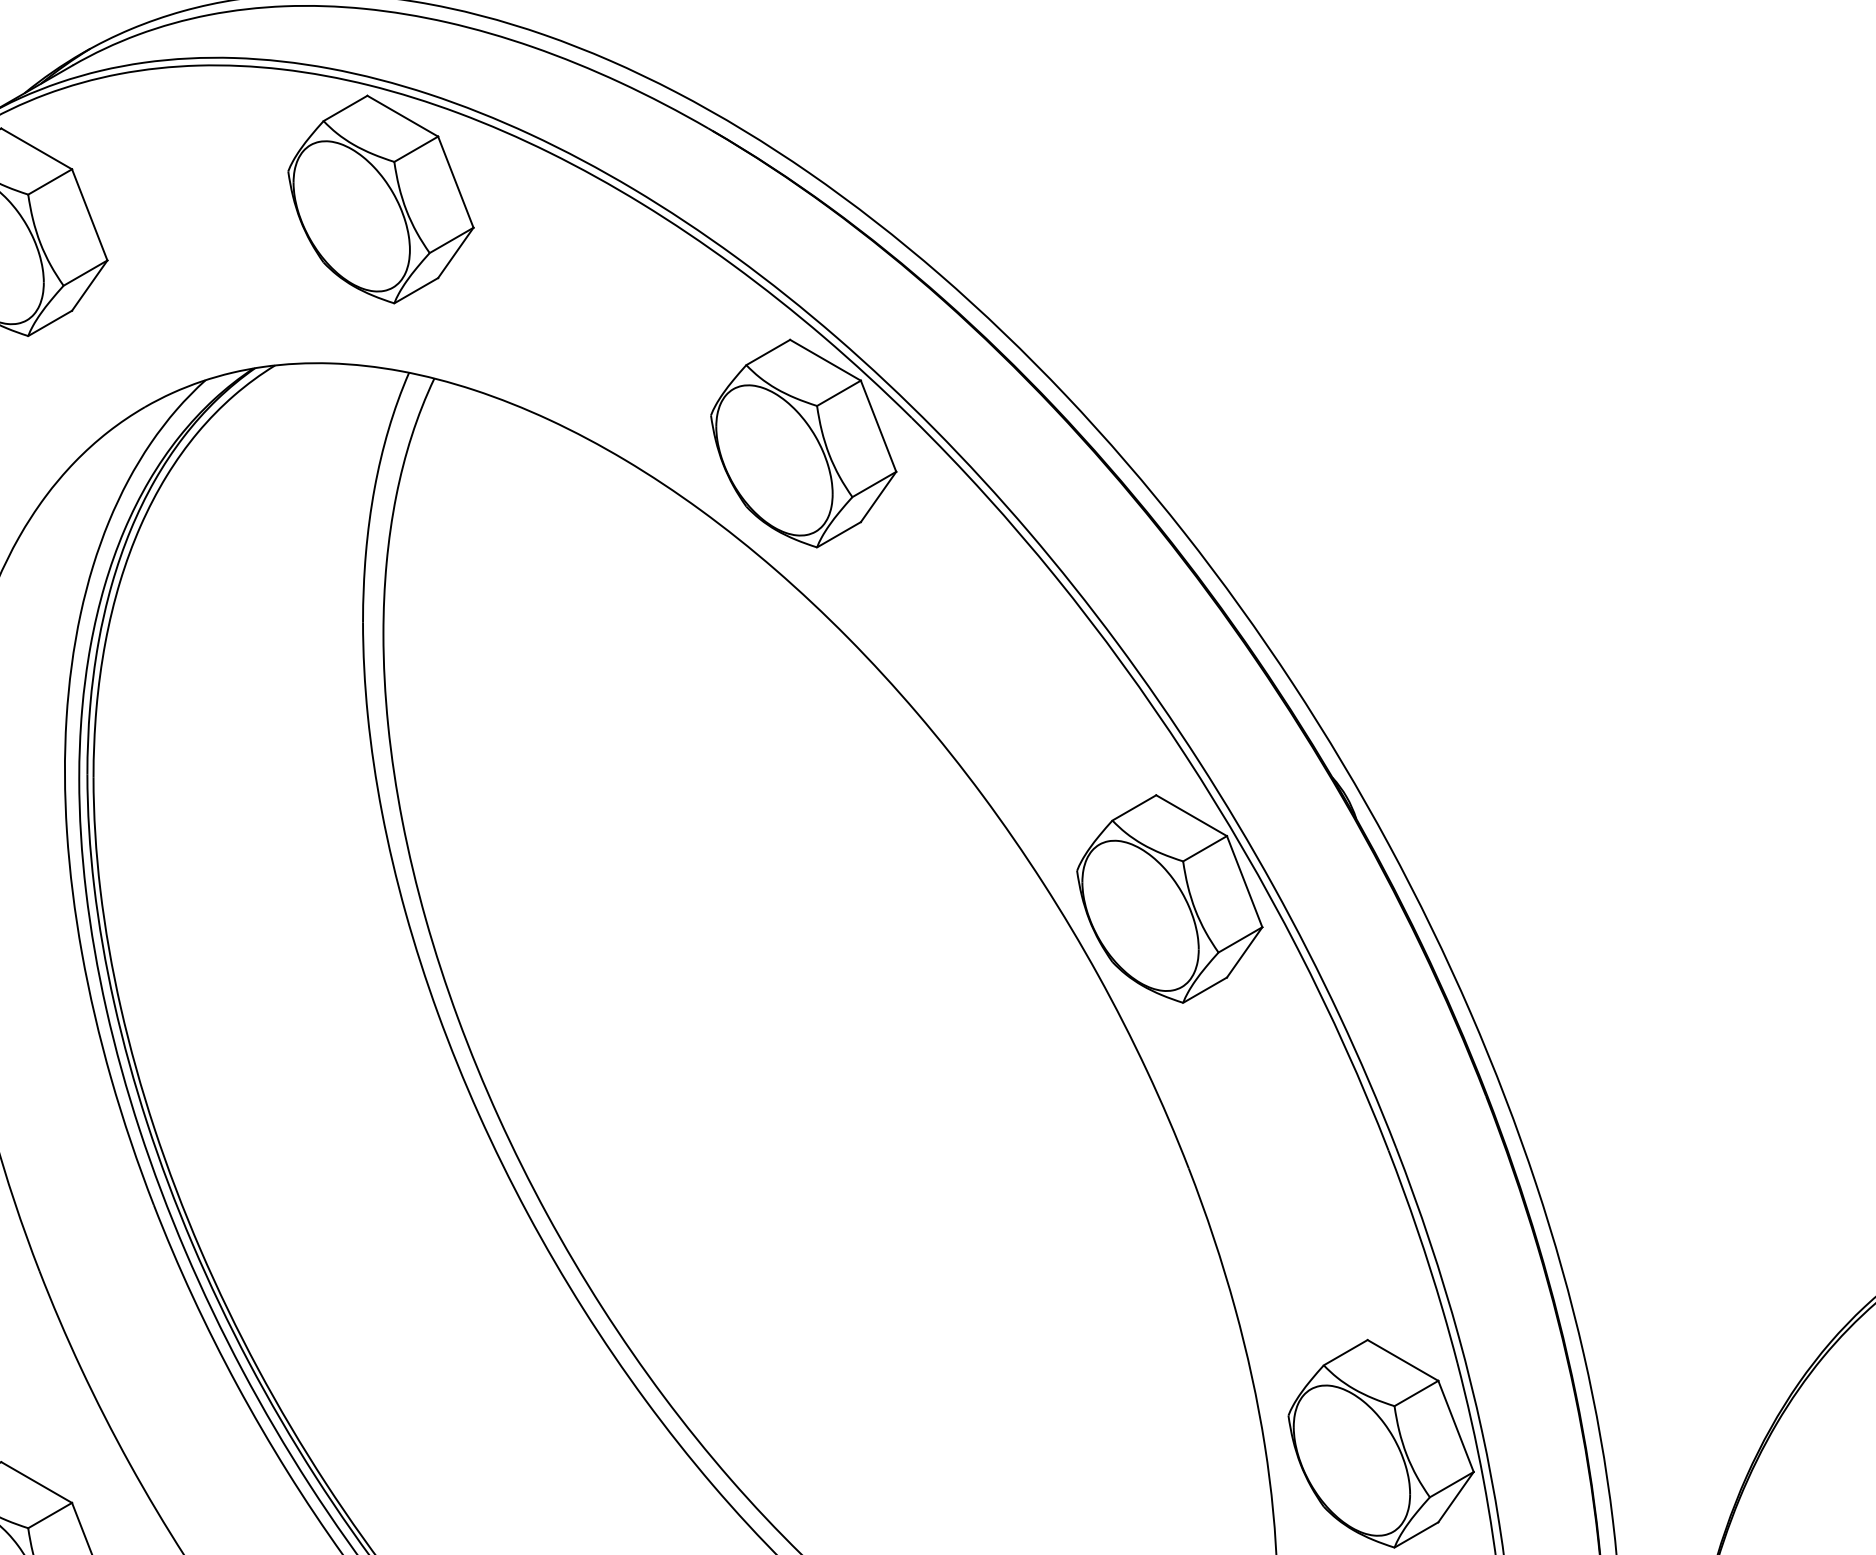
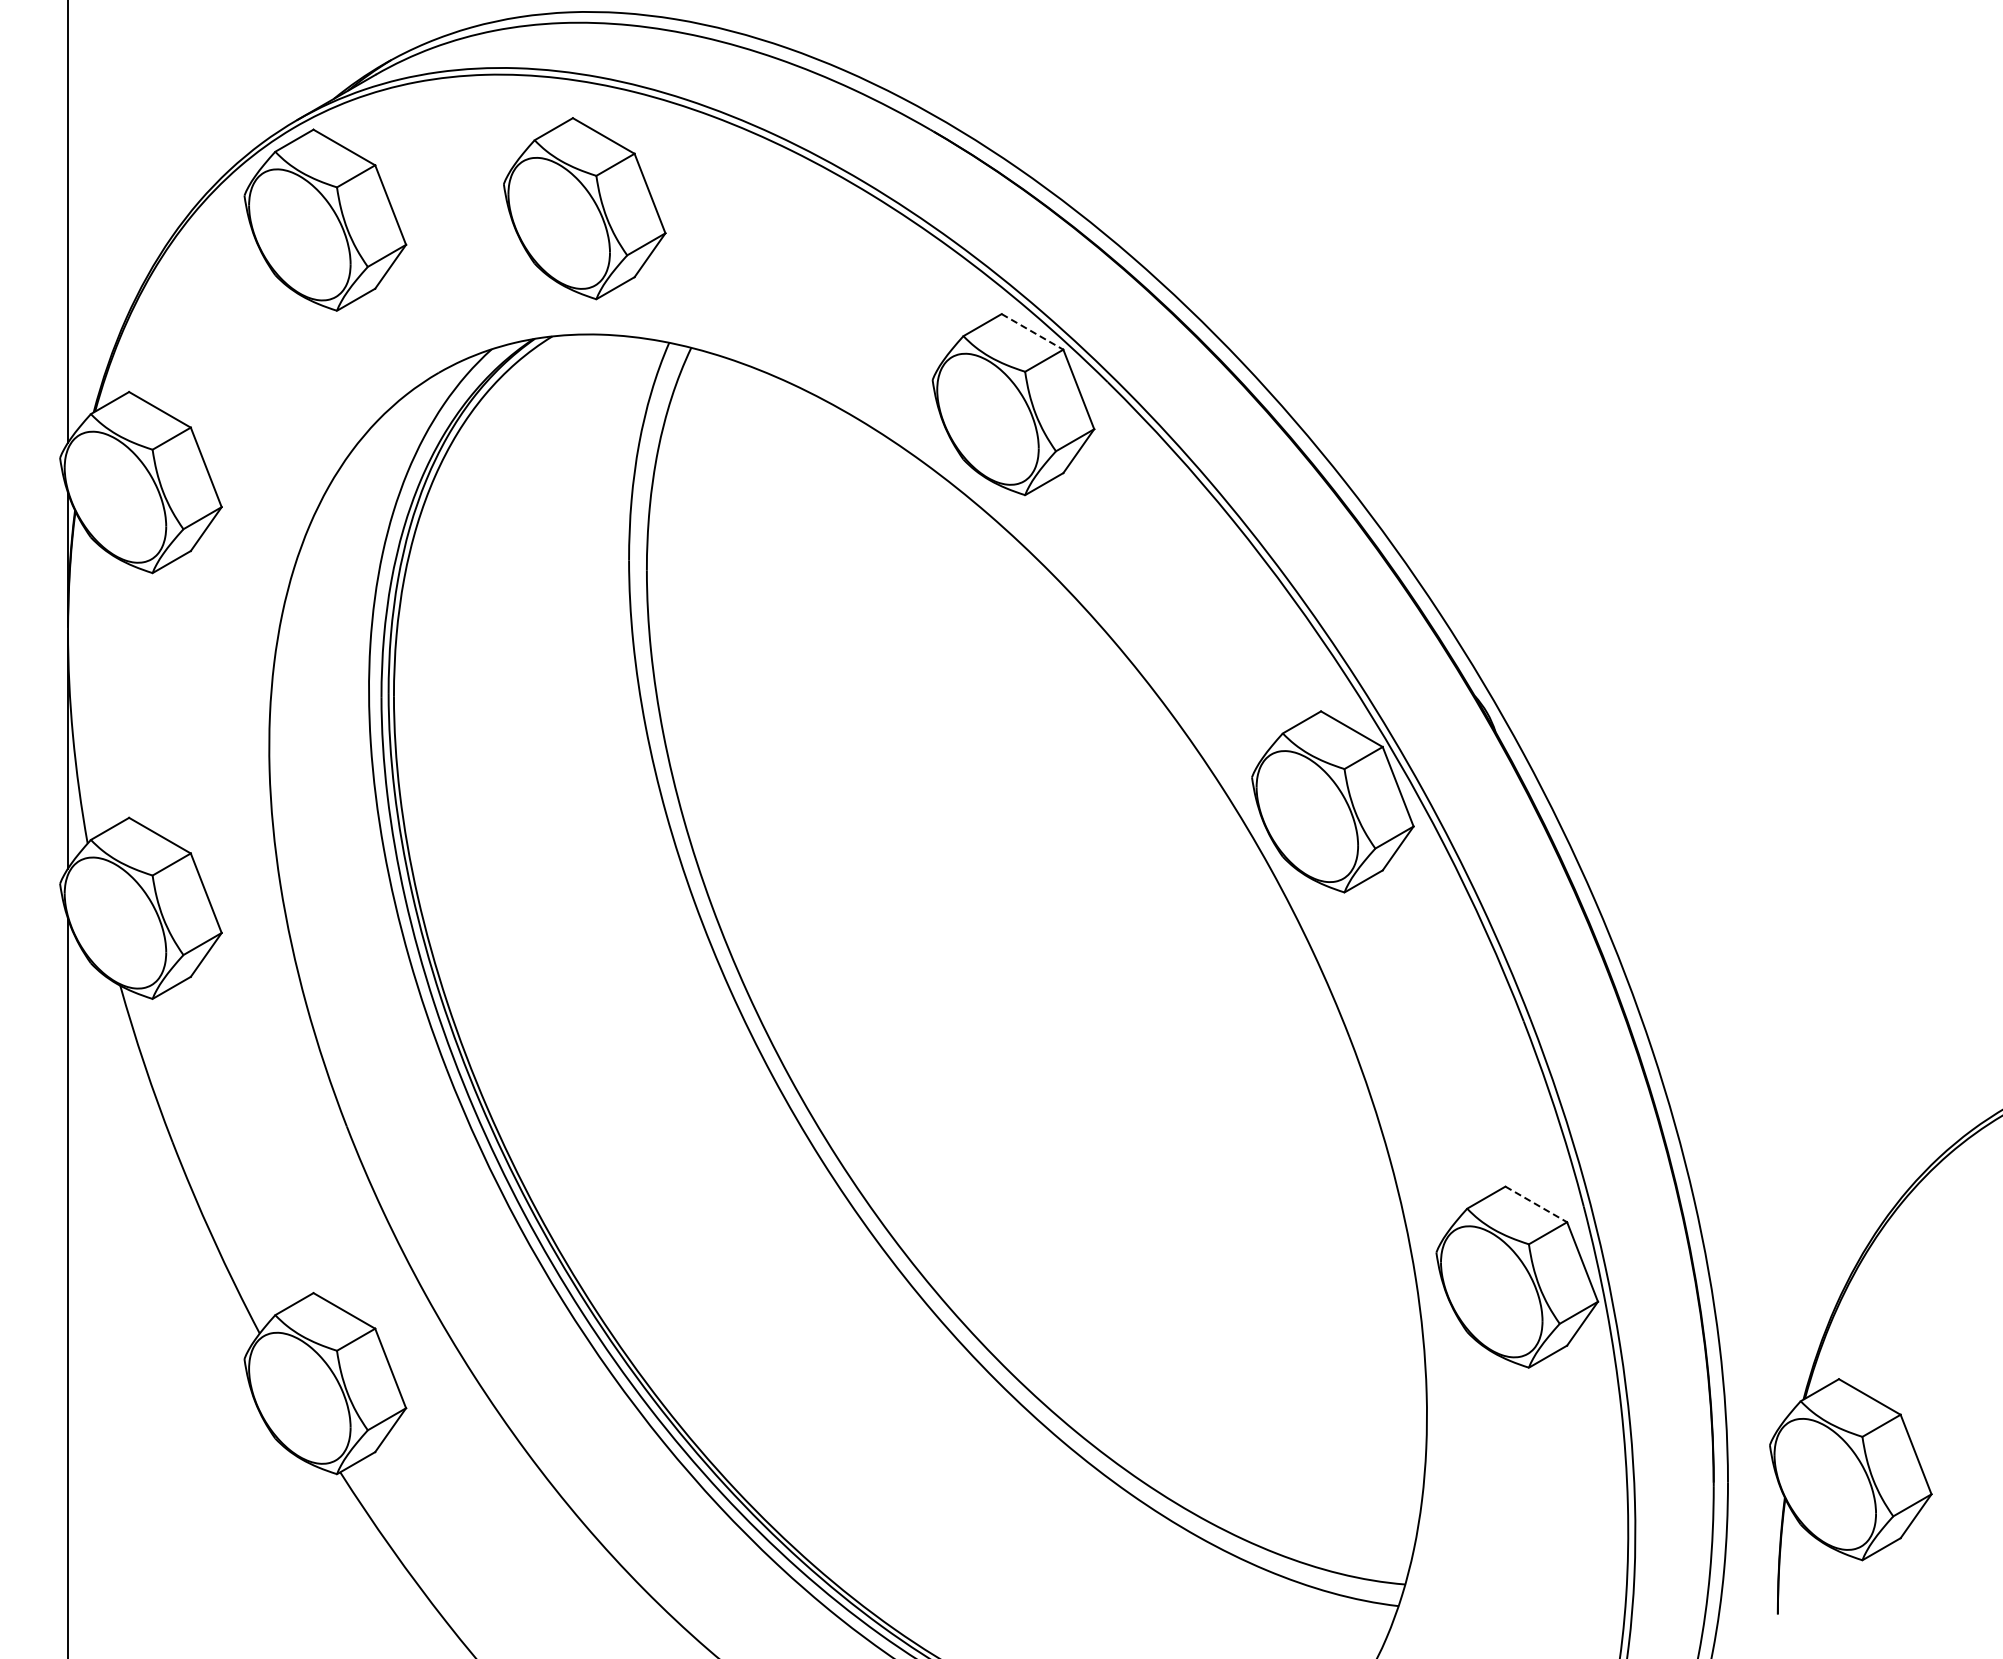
part: (380, 199) -> (584, 208), moved
line: (825, 359) -> (1032, 331), solid -> dashed
line: (1403, 1360) -> (1536, 1204), solid -> dashed

